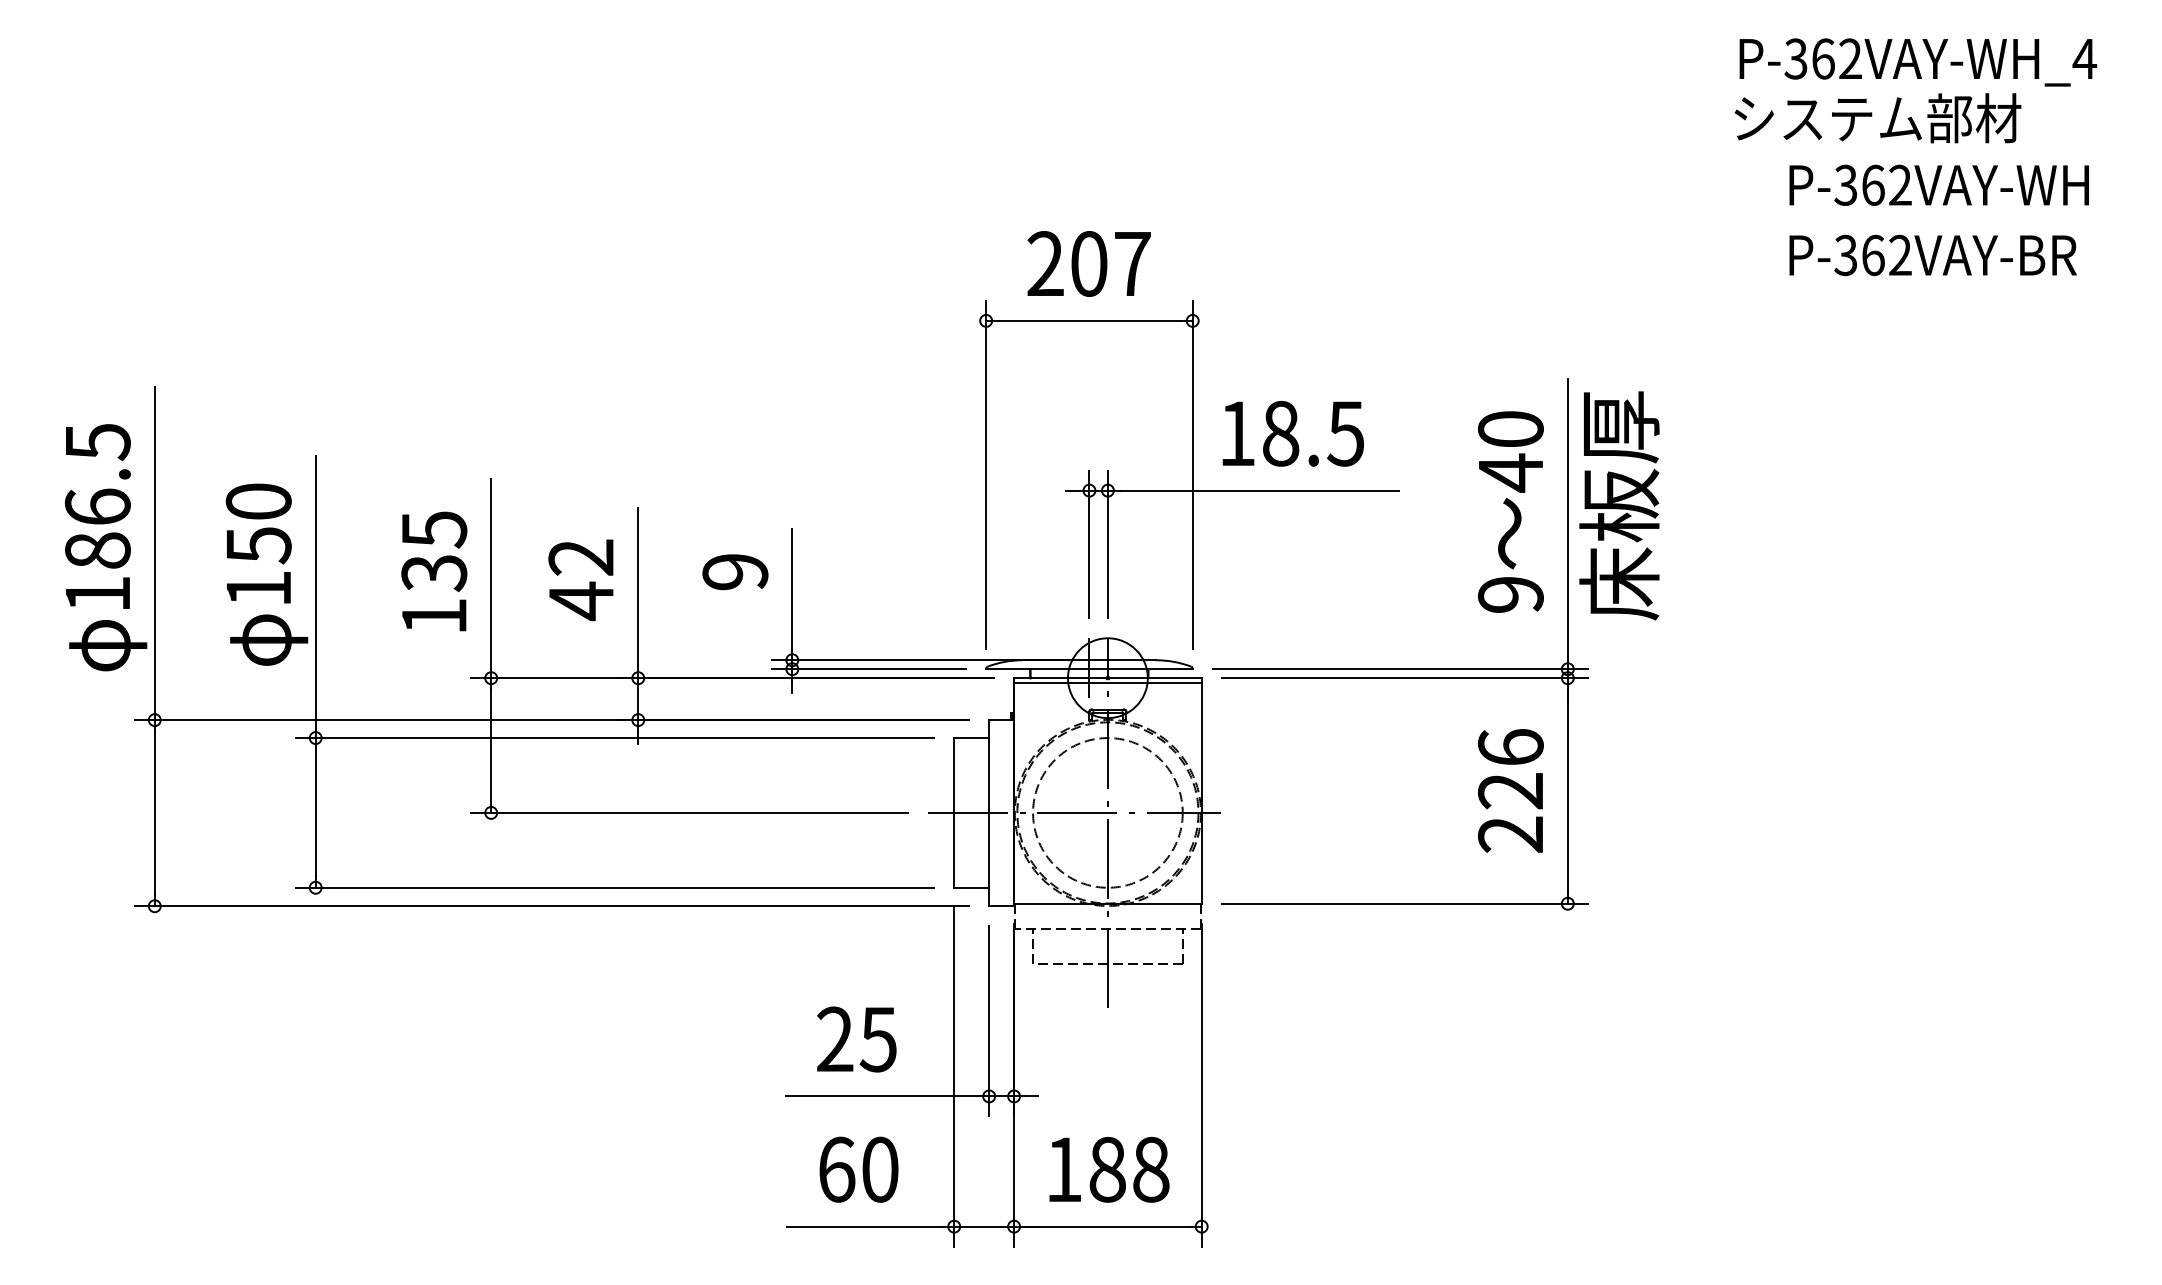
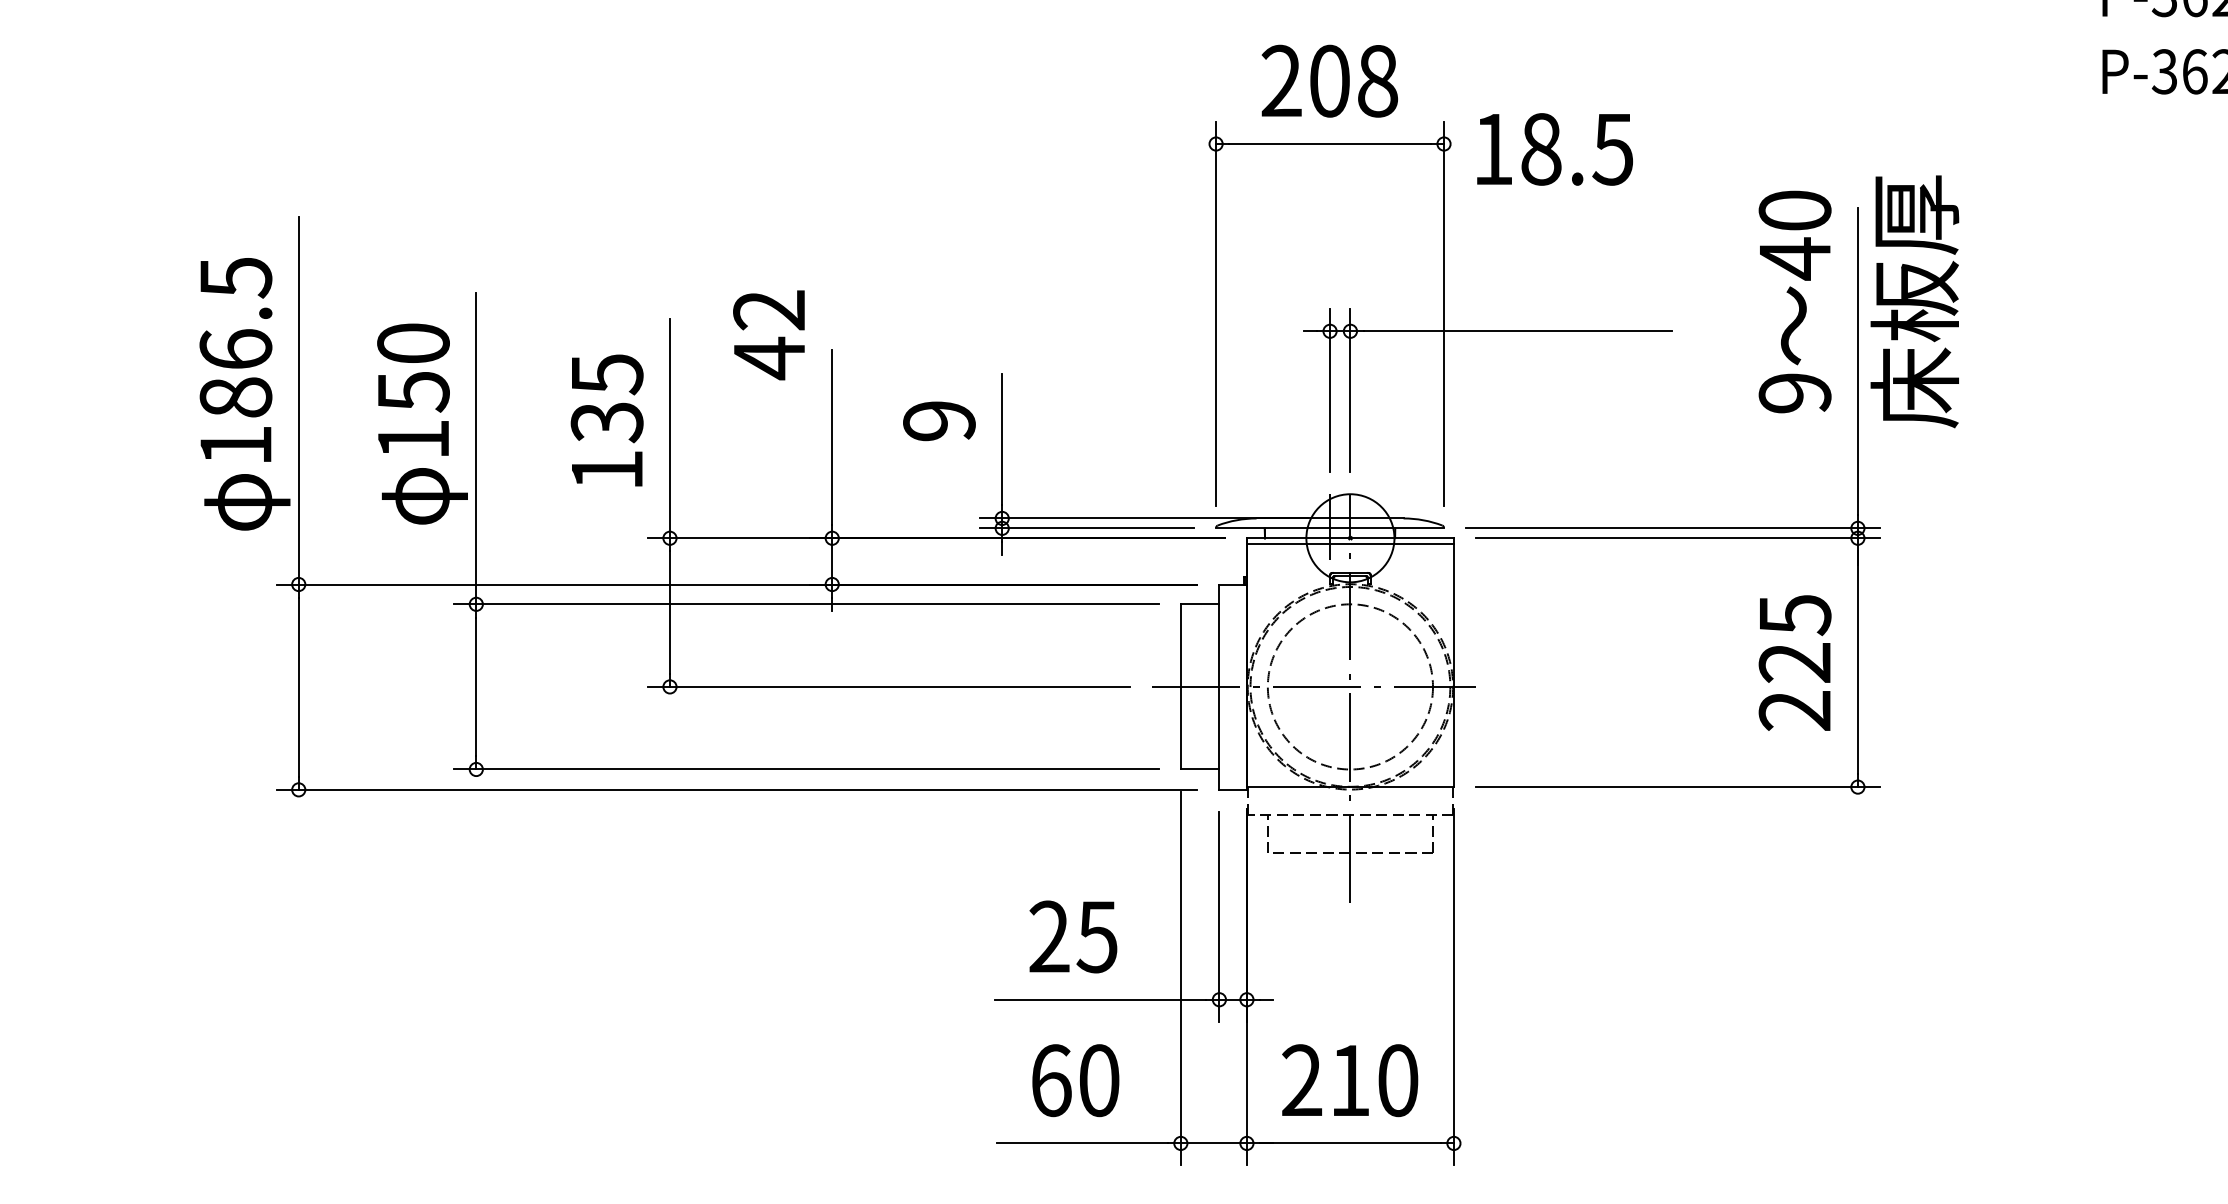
text: (1132, 263) -> (1377, 80), 207 -> 208
text: (1292, 433) -> (1554, 149), moved
text: (1619, 505) -> (1914, 301), moved
text: (1510, 511) -> (1794, 301), moved
text: (580, 580) -> (768, 335), moved
text: (1510, 747) -> (1794, 614), 226 -> 225
text: (1107, 1169) -> (1349, 1080), 188 -> 210

